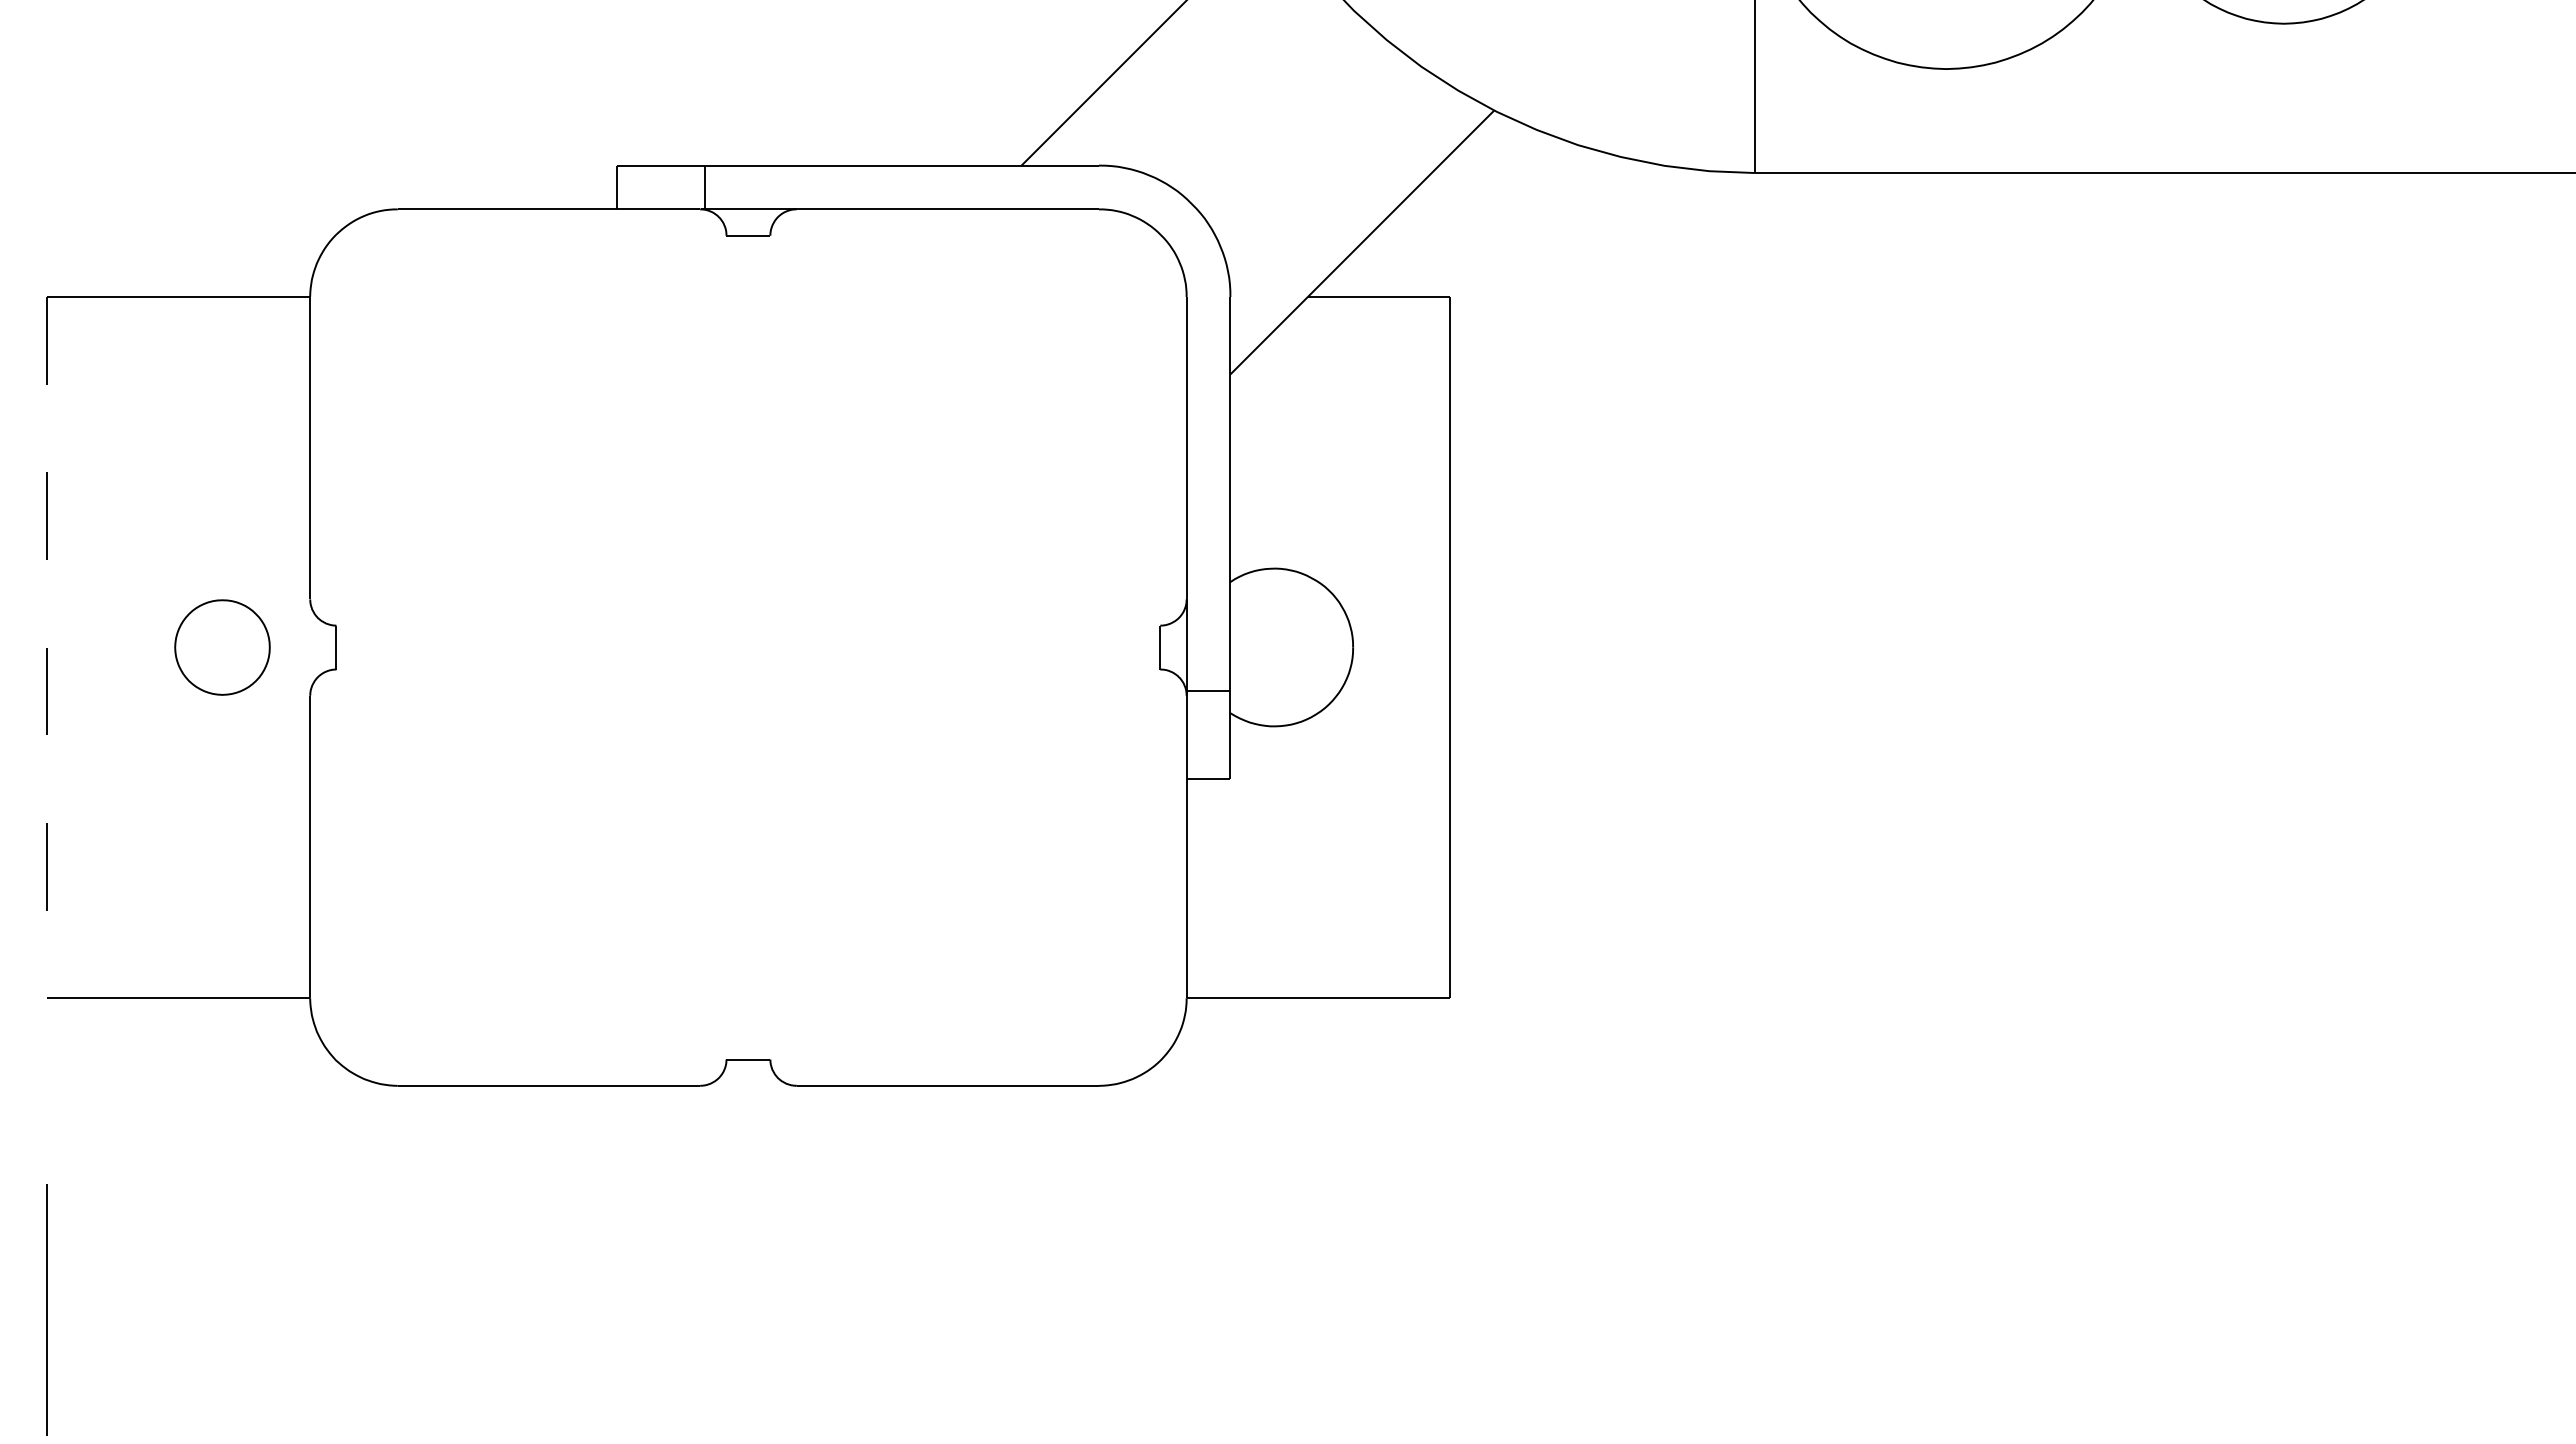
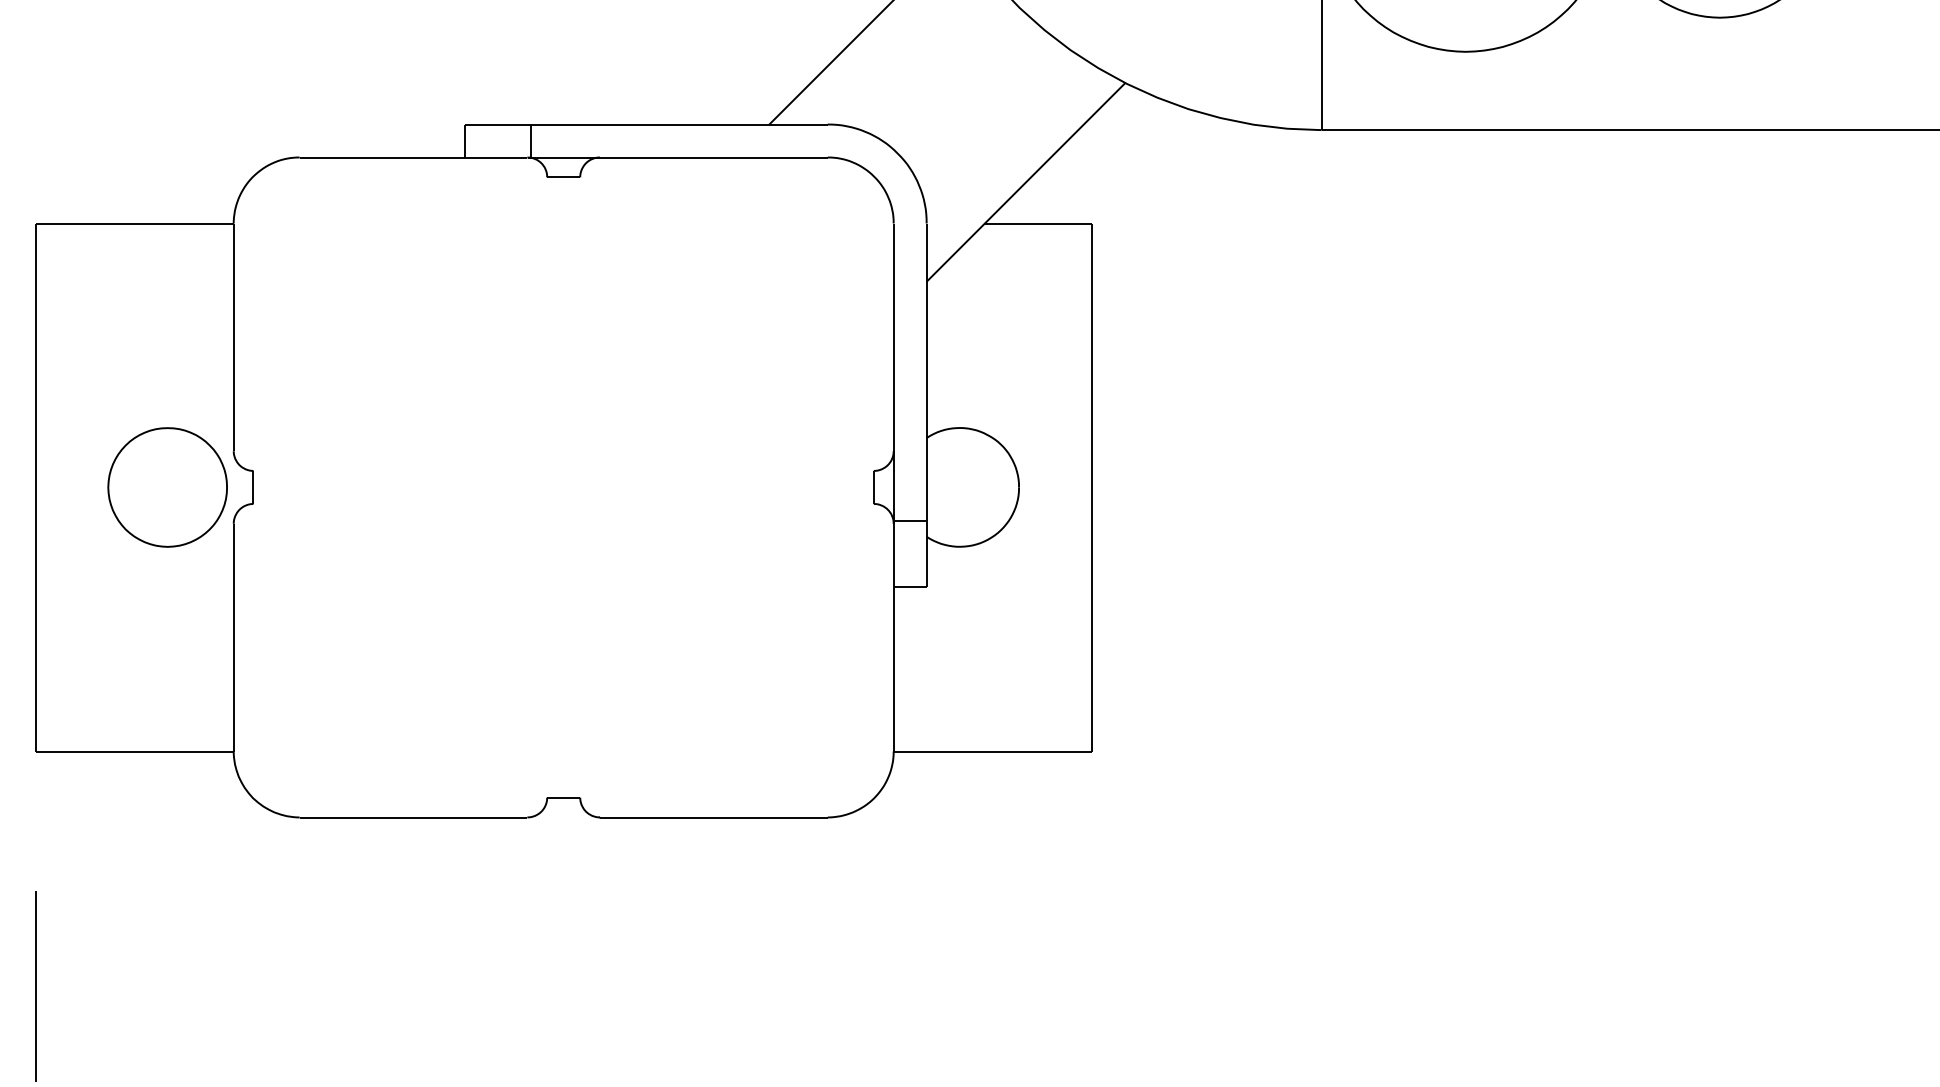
line: (47, 647) -> (35, 487), dashed -> solid
part: (222, 647) -> (167, 487), size x1.67

